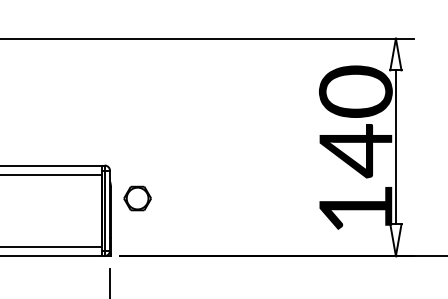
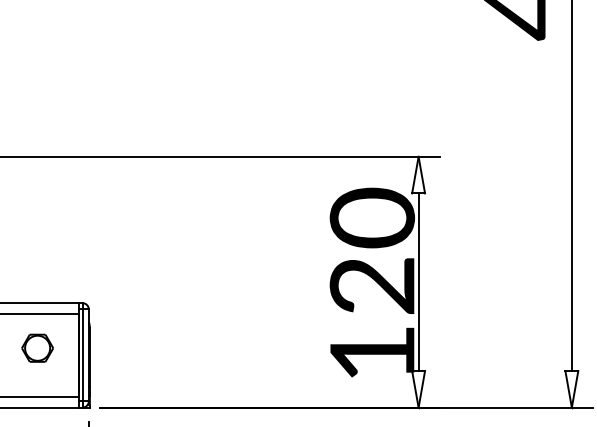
text: (355, 151) -> (371, 286), 140 -> 120
part: (137, 197) -> (37, 347), moved

